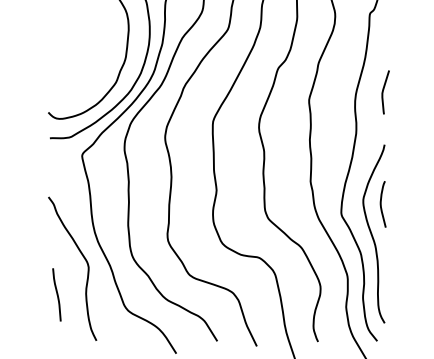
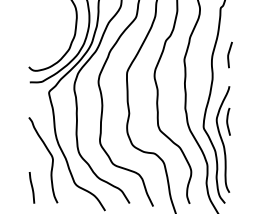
line: (56, 294) -> (31, 187), moved

